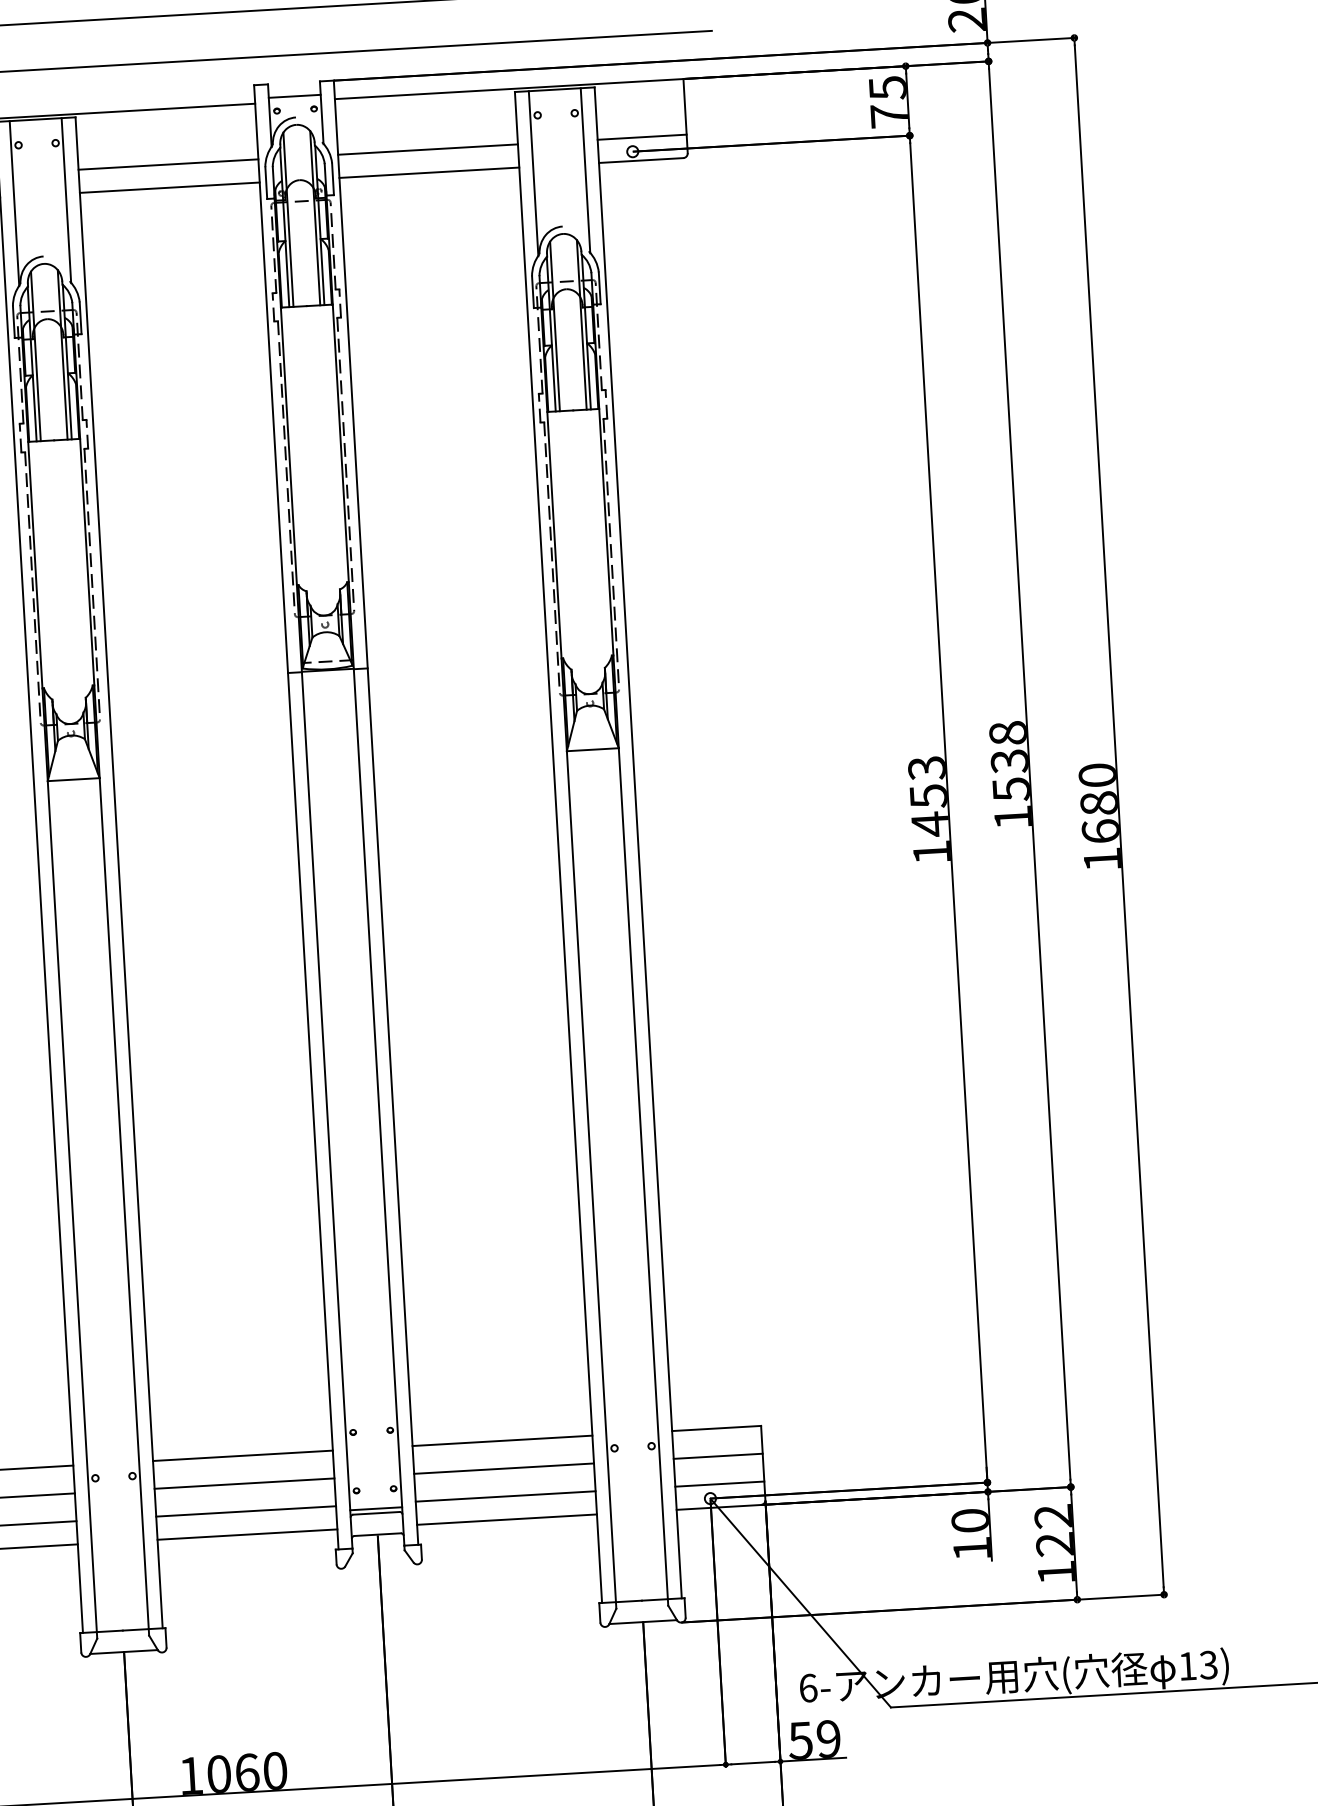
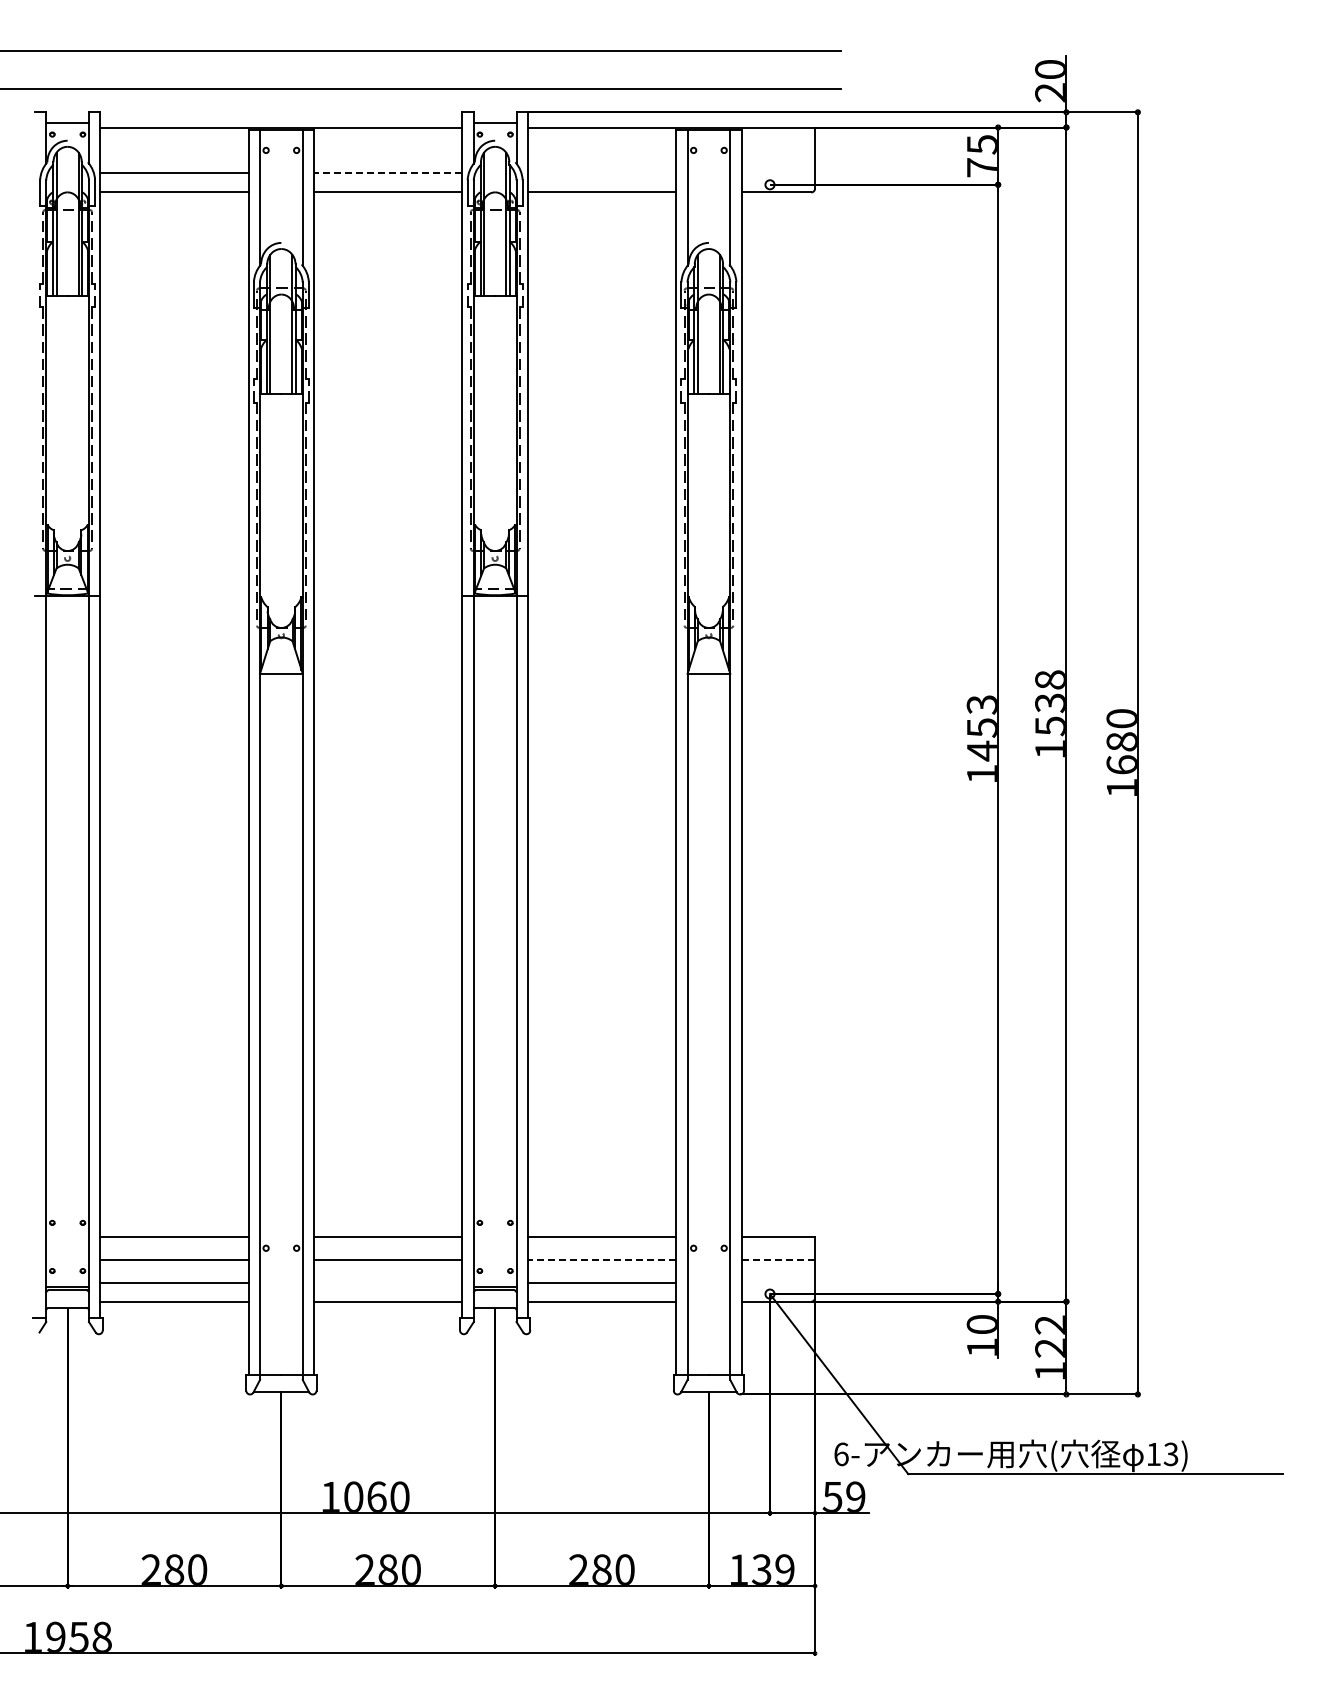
line: (642, 137) -> (778, 173), removed
line: (427, 149) -> (601, 173), removed
line: (167, 164) -> (387, 173), solid -> dashed
line: (718, 1456) -> (778, 1259), solid -> dashed
line: (503, 1468) -> (601, 1259), solid -> dashed
line: (719, 1483) -> (778, 1282), removed
line: (246, 1511) -> (388, 1282), removed

